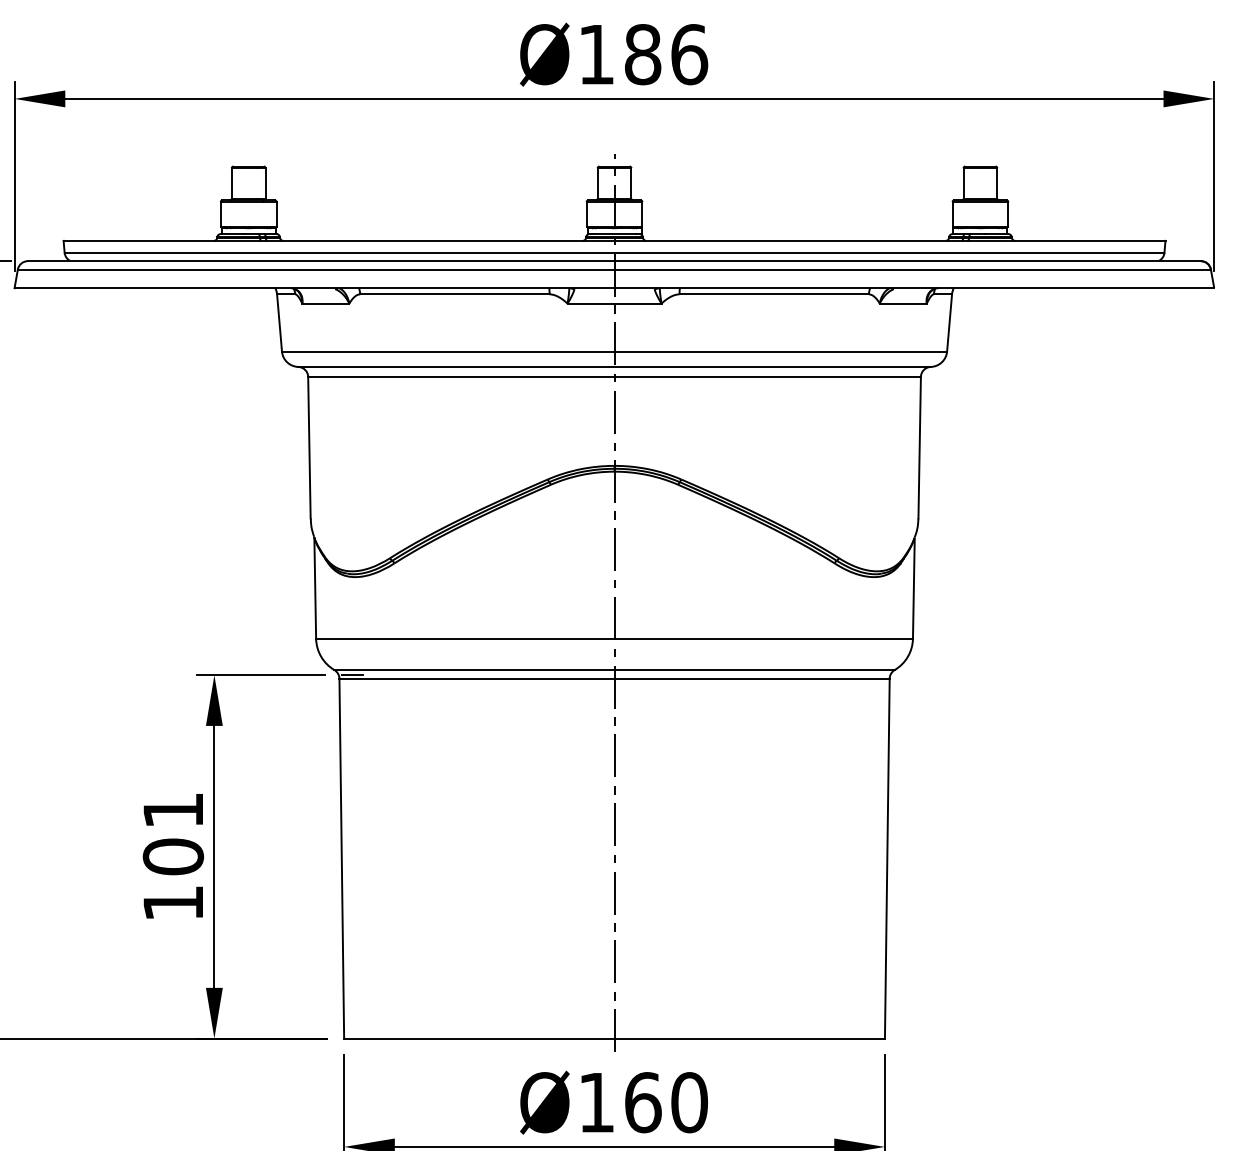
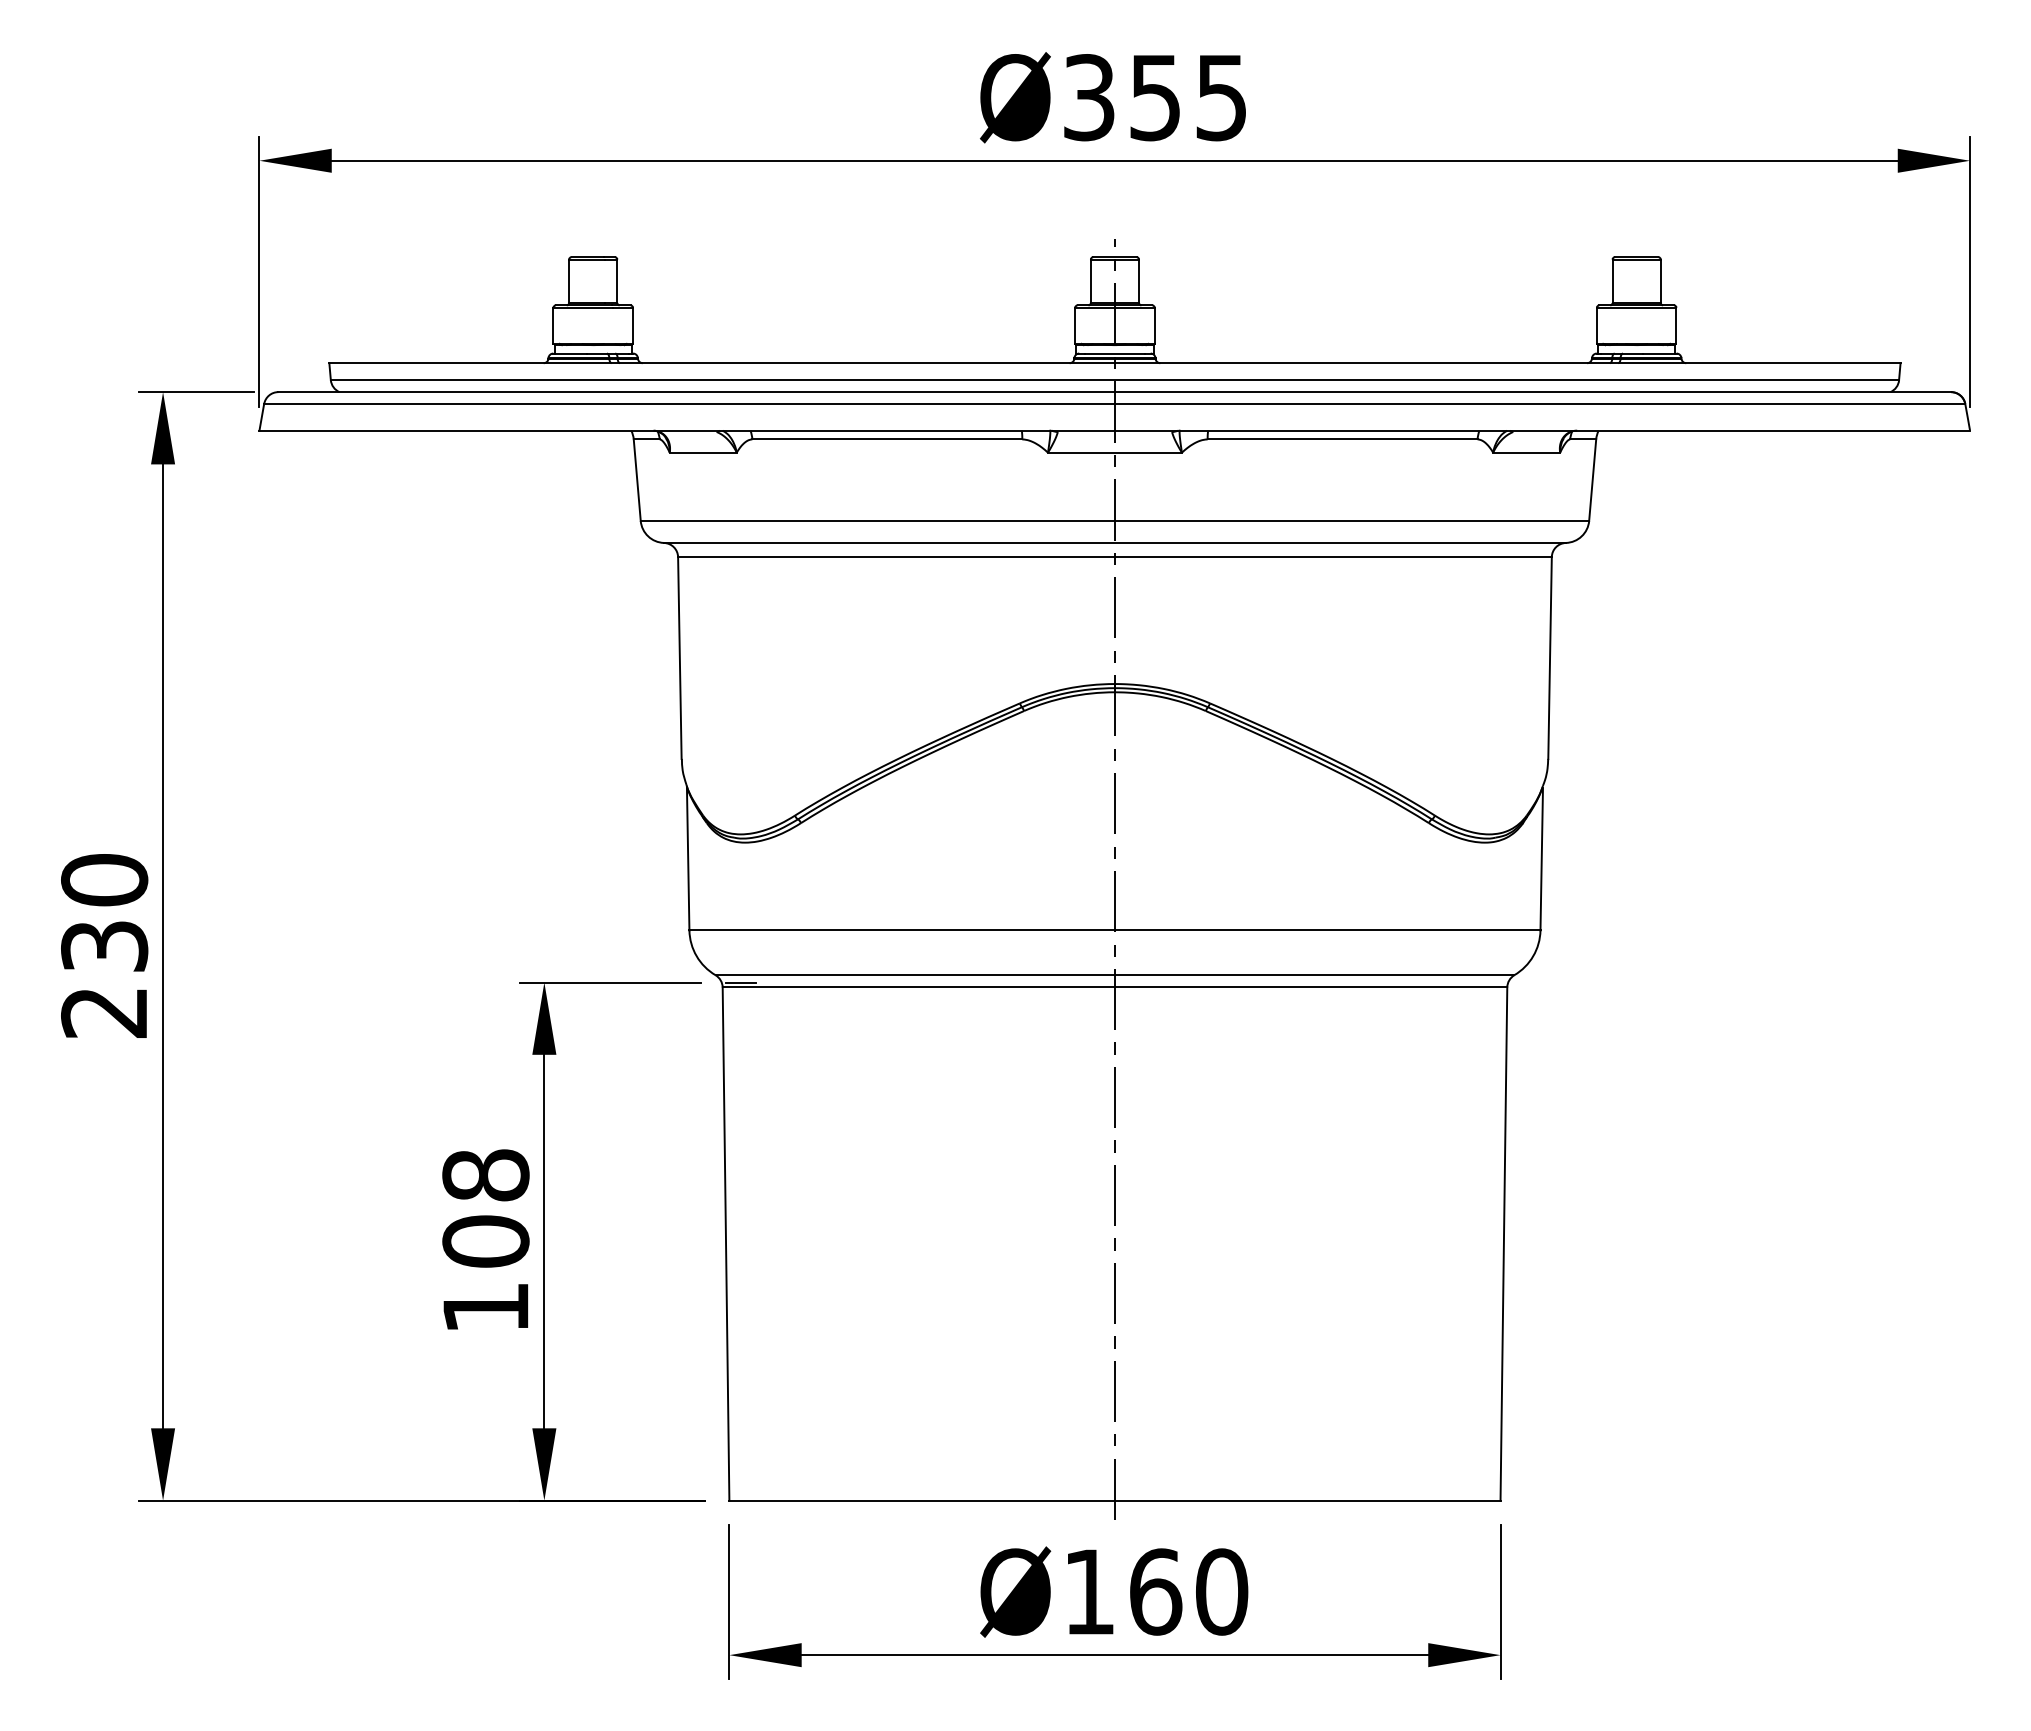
text: (643, 54) -> (1156, 97), Ø186 -> Ø355
text: (173, 810) -> (485, 1175), 101 -> 108

